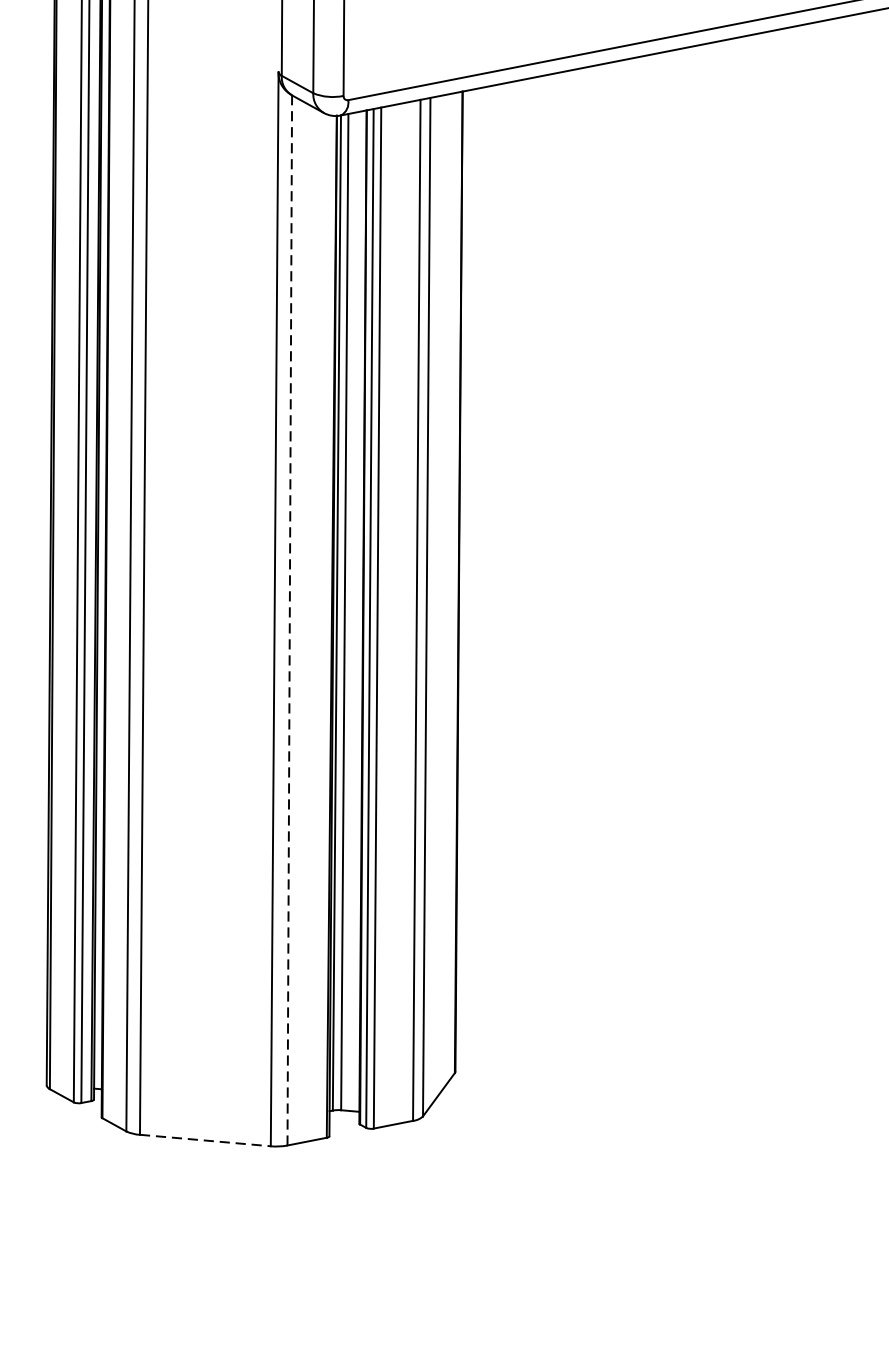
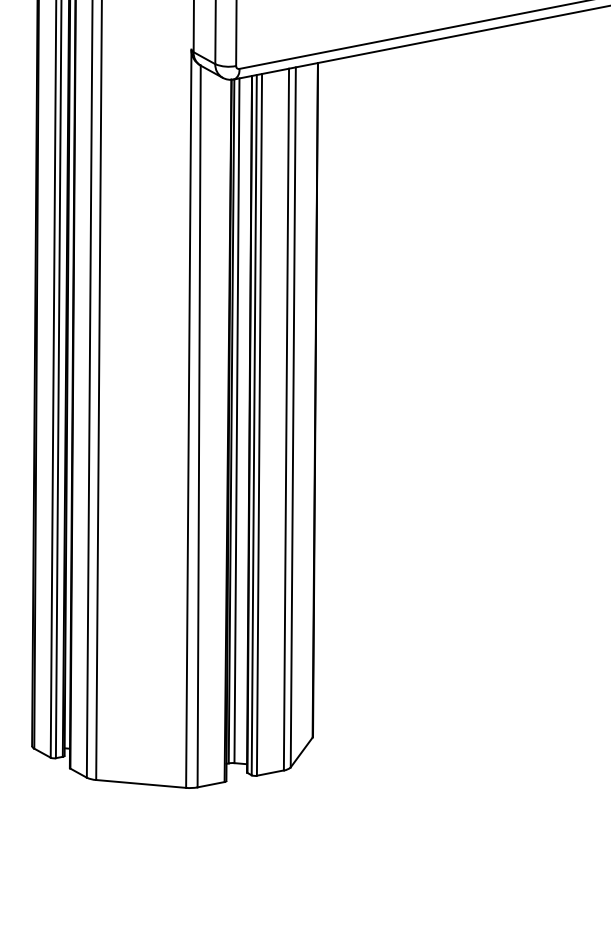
line: (290, 620) -> (199, 426), dashed -> solid
line: (205, 1141) -> (141, 784), dashed -> solid

